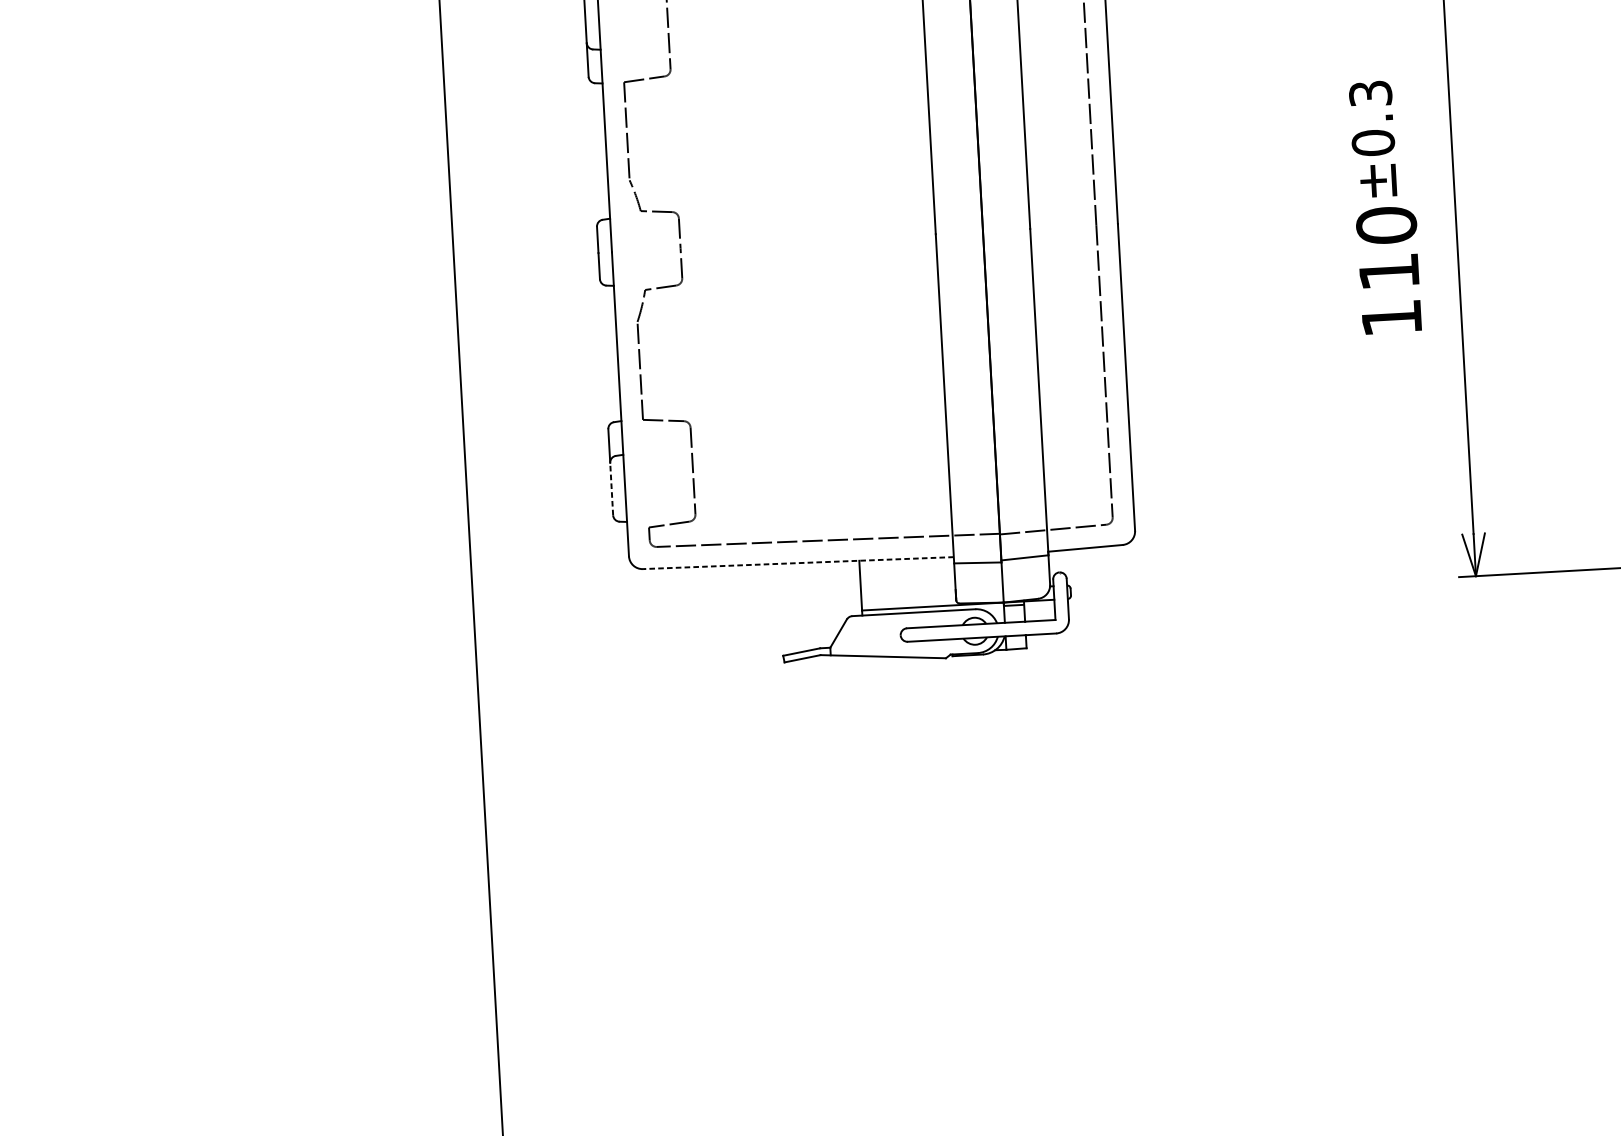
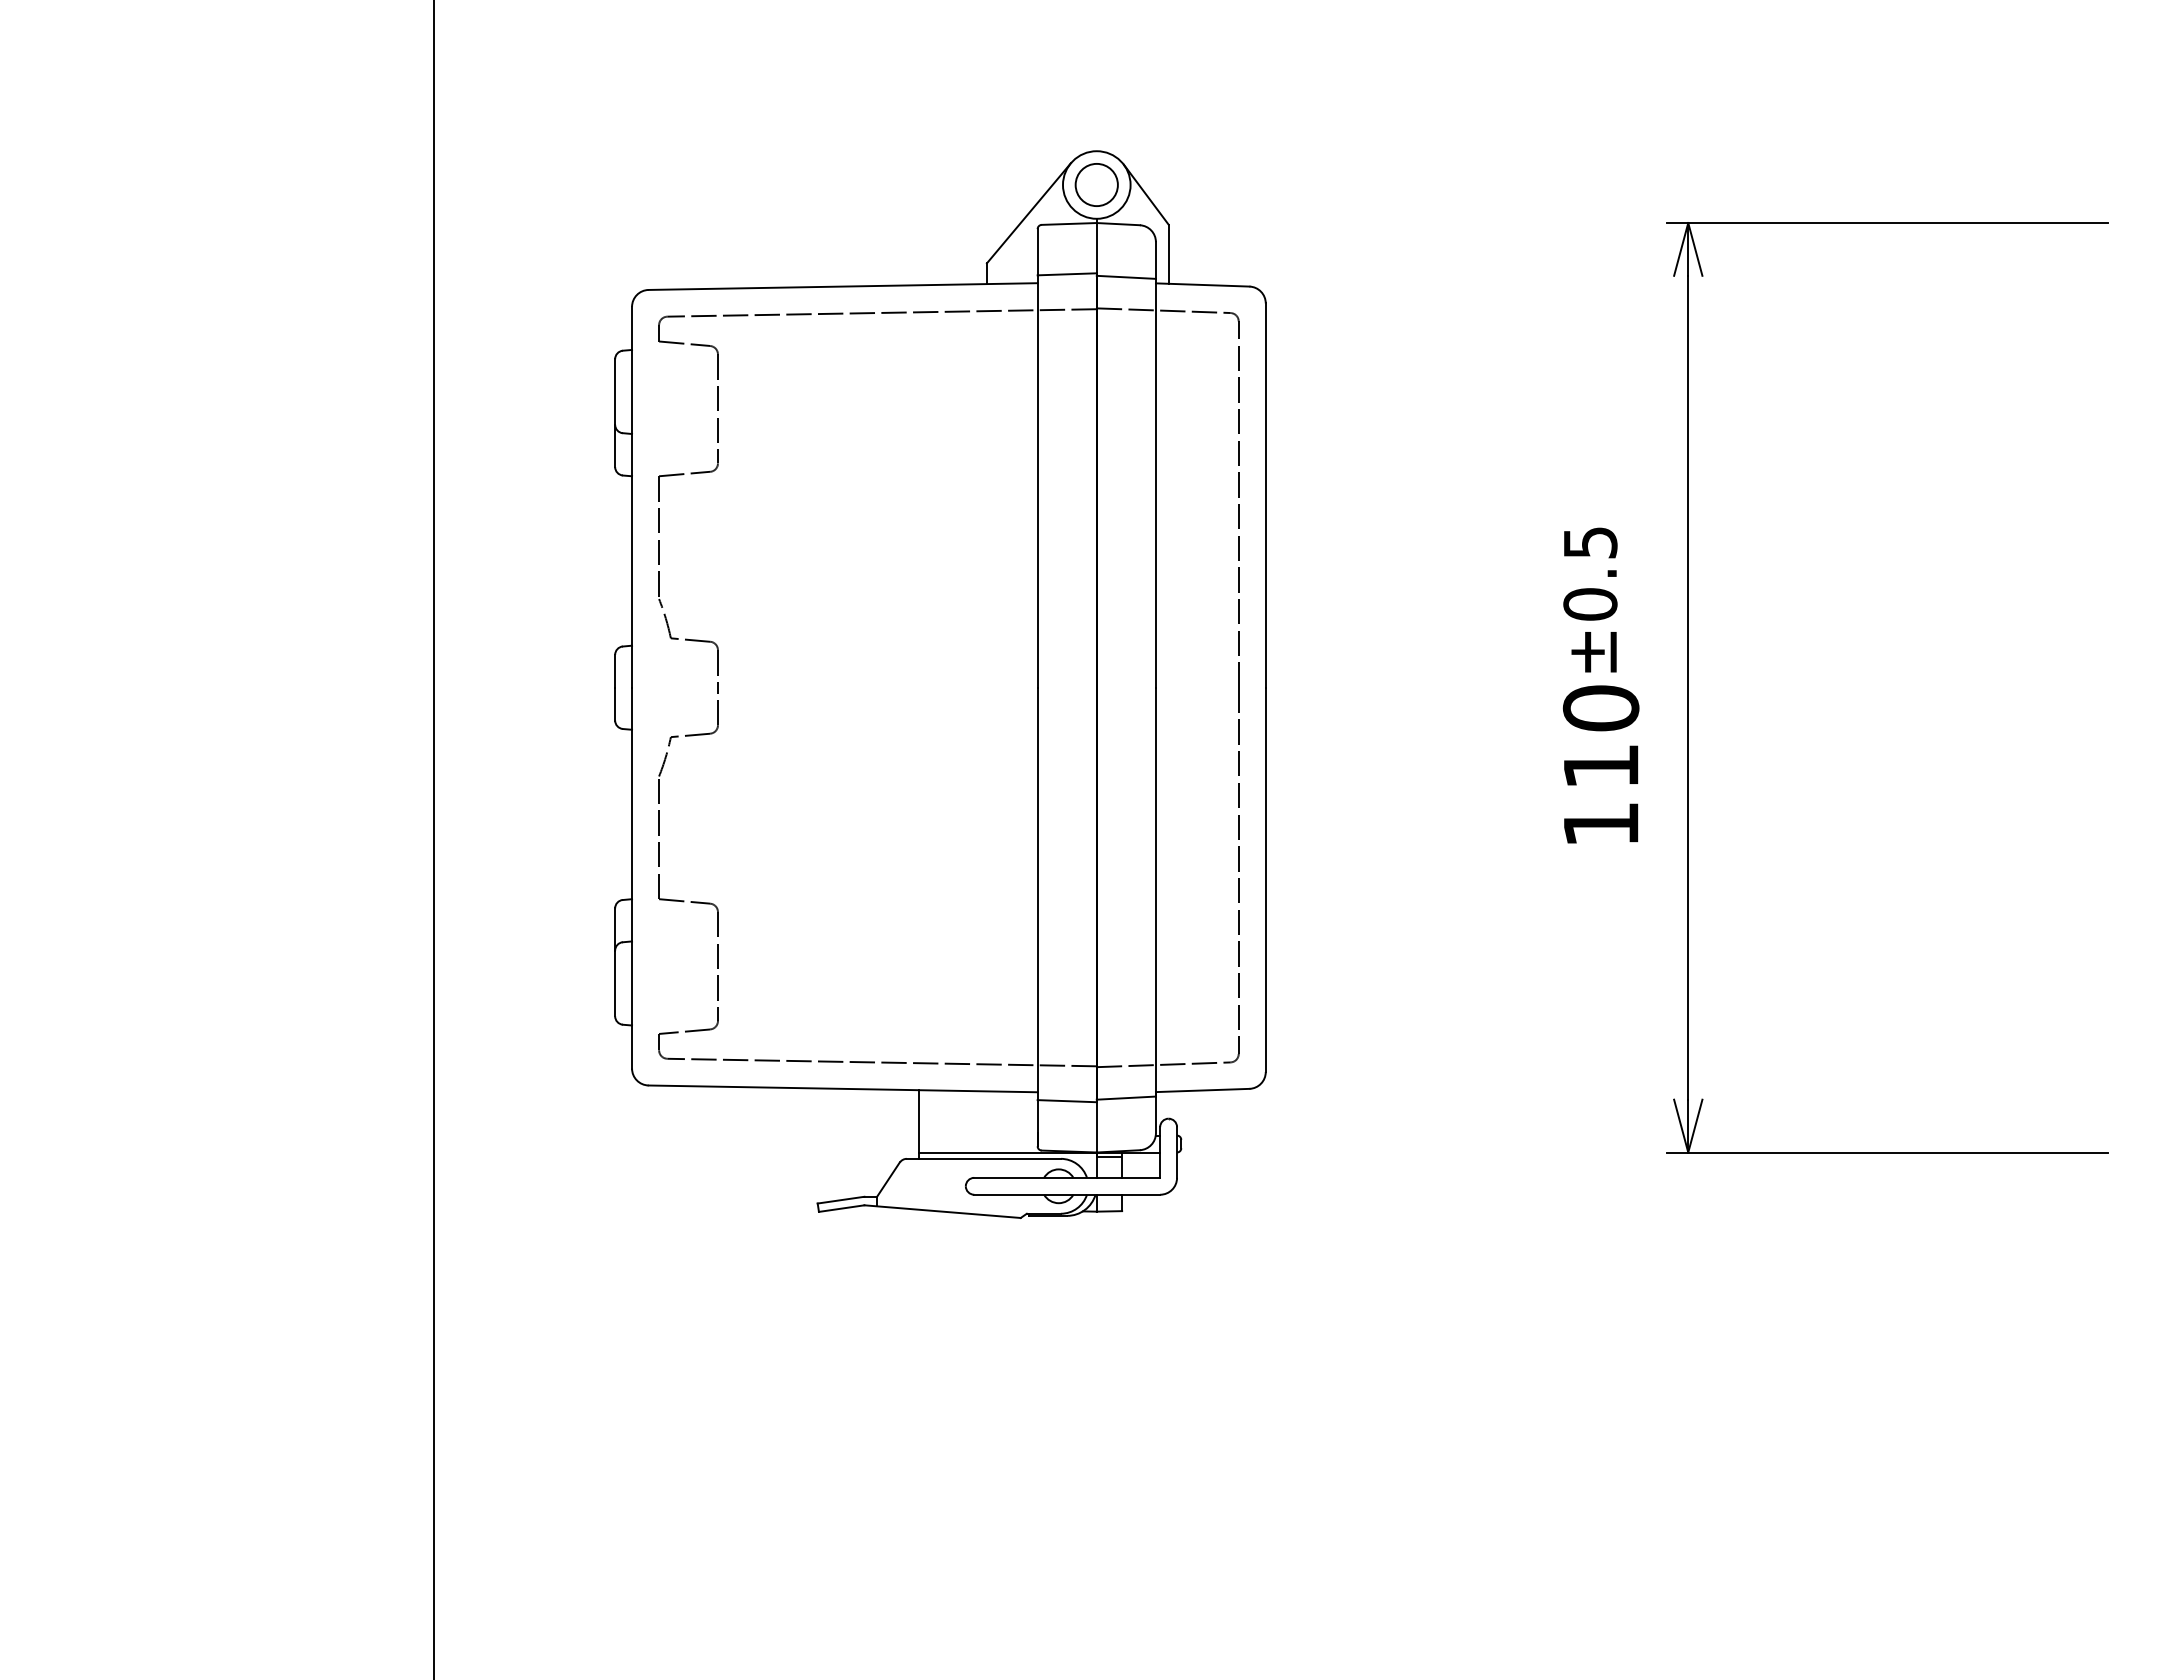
text: (1369, 93) -> (1589, 542), ±0.3 -> ±0.5
line: (611, 489) -> (615, 983), dashed -> solid
line: (797, 562) -> (842, 1088), dashed -> solid

